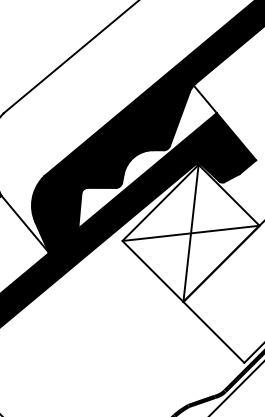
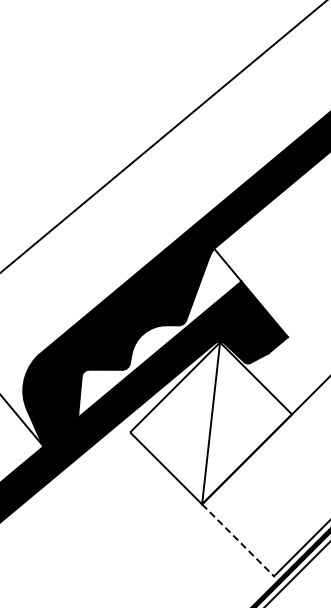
line: (191, 233) -> (211, 423), removed
line: (214, 332) -> (238, 540), solid -> dashed

